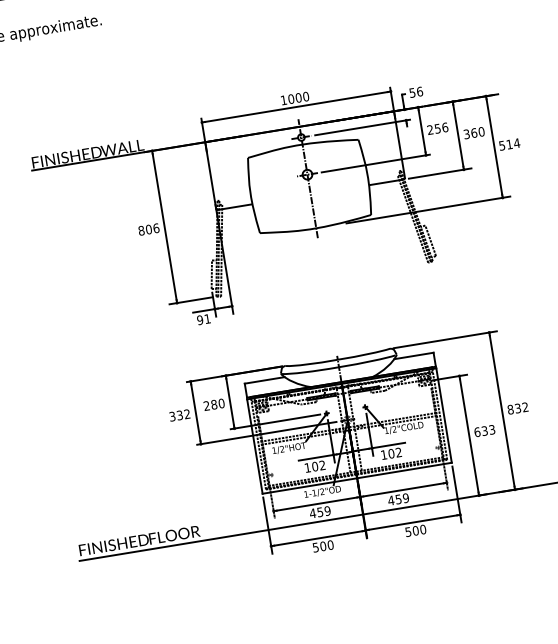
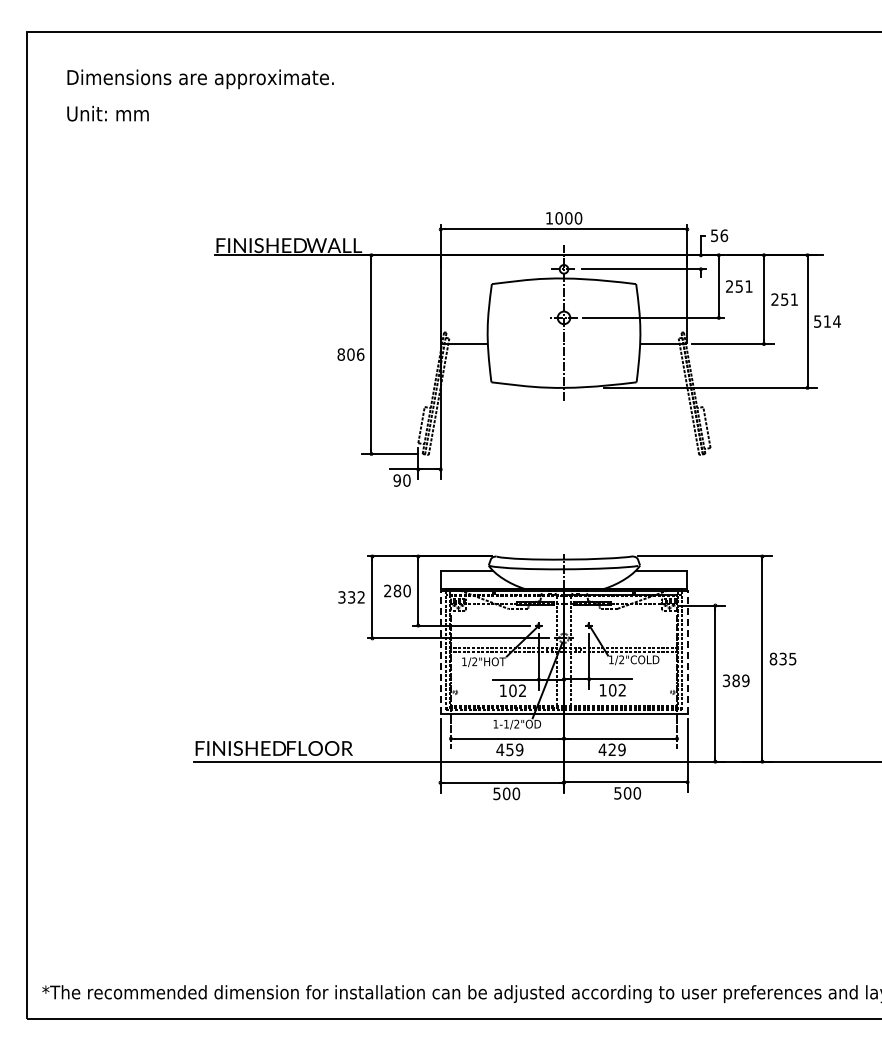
text: (444, 127) -> (748, 286), 256 -> 251
text: (474, 133) -> (784, 299), 360 -> 251
text: (207, 318) -> (406, 480), 91 -> 90
text: (525, 406) -> (792, 658), 832 -> 835
line: (444, 415) -> (687, 652), solid -> dashed
text: (484, 430) -> (735, 680), 633 -> 389
line: (254, 446) -> (440, 652), solid -> dashed
text: (397, 499) -> (611, 749), 459 -> 429

